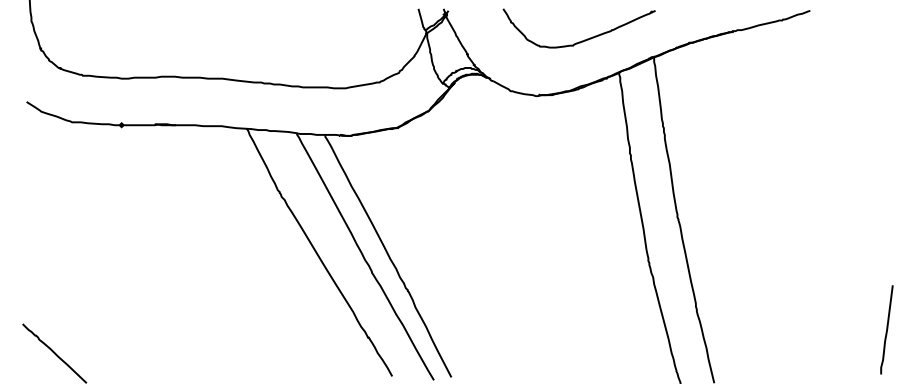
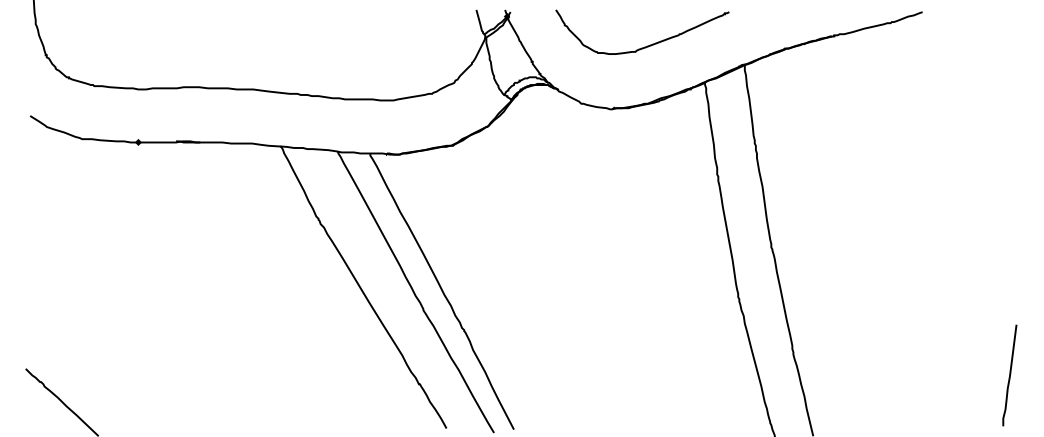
curve: (583, 40) -> (647, 45), moved

